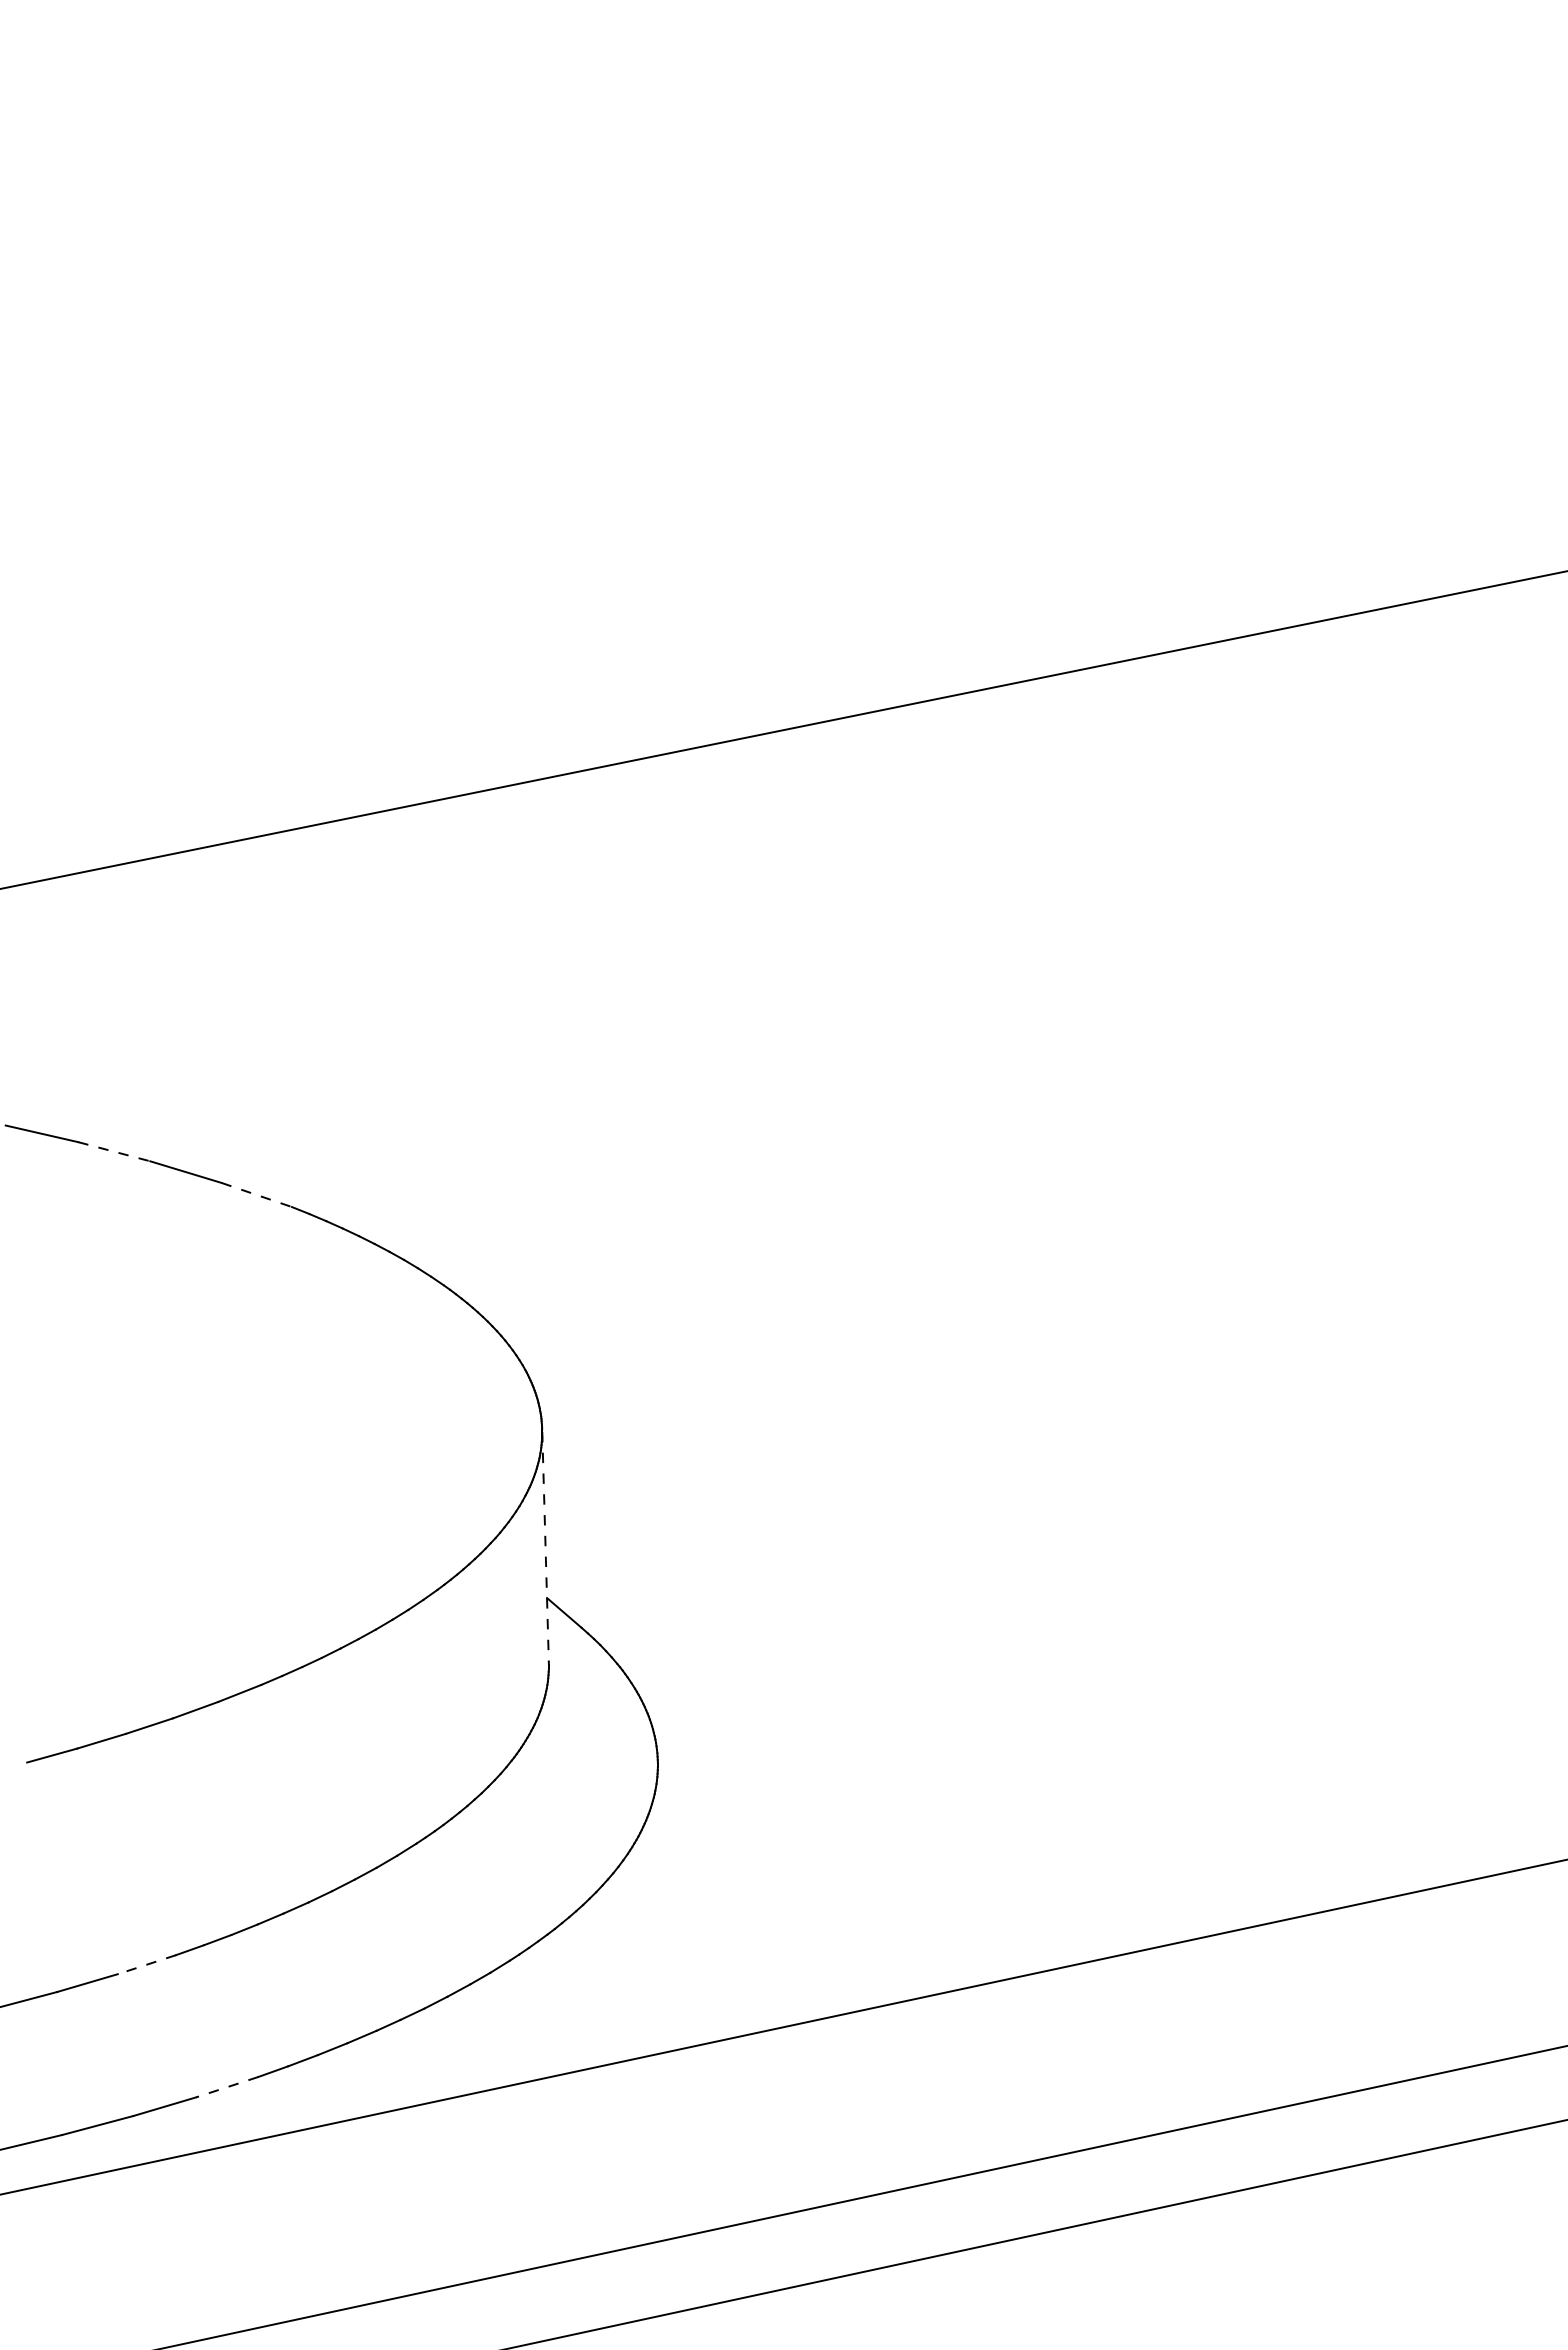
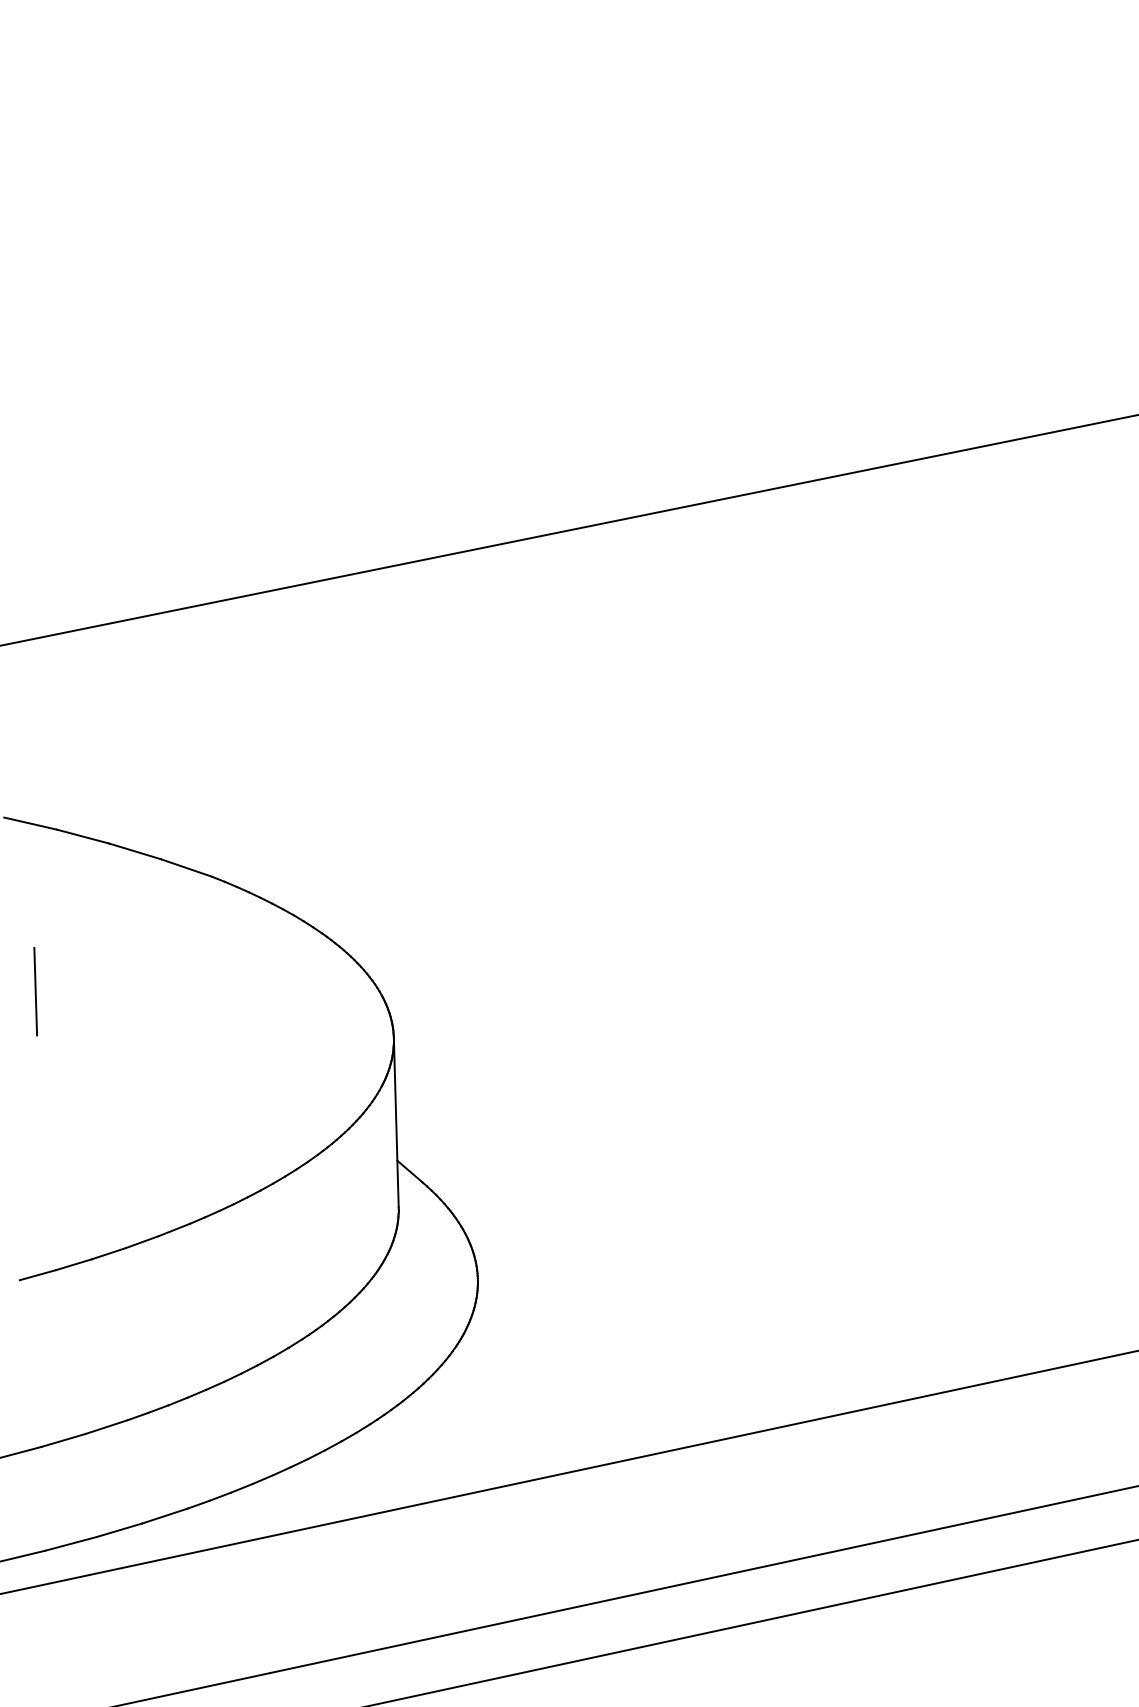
line: (114, 1151) -> (83, 836), dashed -> solid
line: (257, 1195) -> (187, 868), dashed -> solid
line: (48, 1365) -> (35, 991), added
line: (545, 1547) -> (396, 1124), dashed -> solid
line: (146, 1964) -> (106, 1426), dashed -> solid
line: (227, 2087) -> (165, 1516), dashed -> solid

